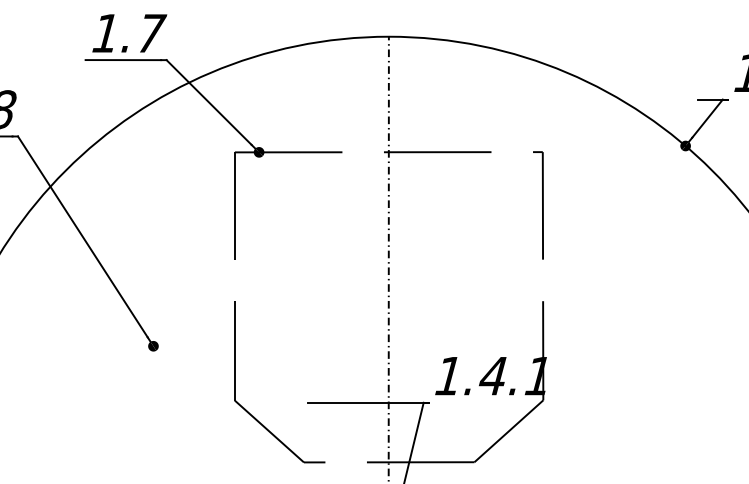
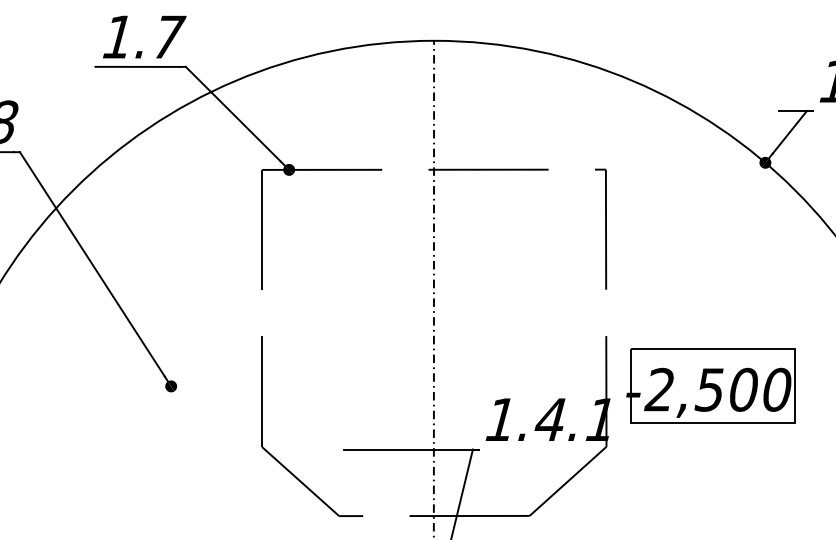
part: (636, 345) -> (710, 385), added

